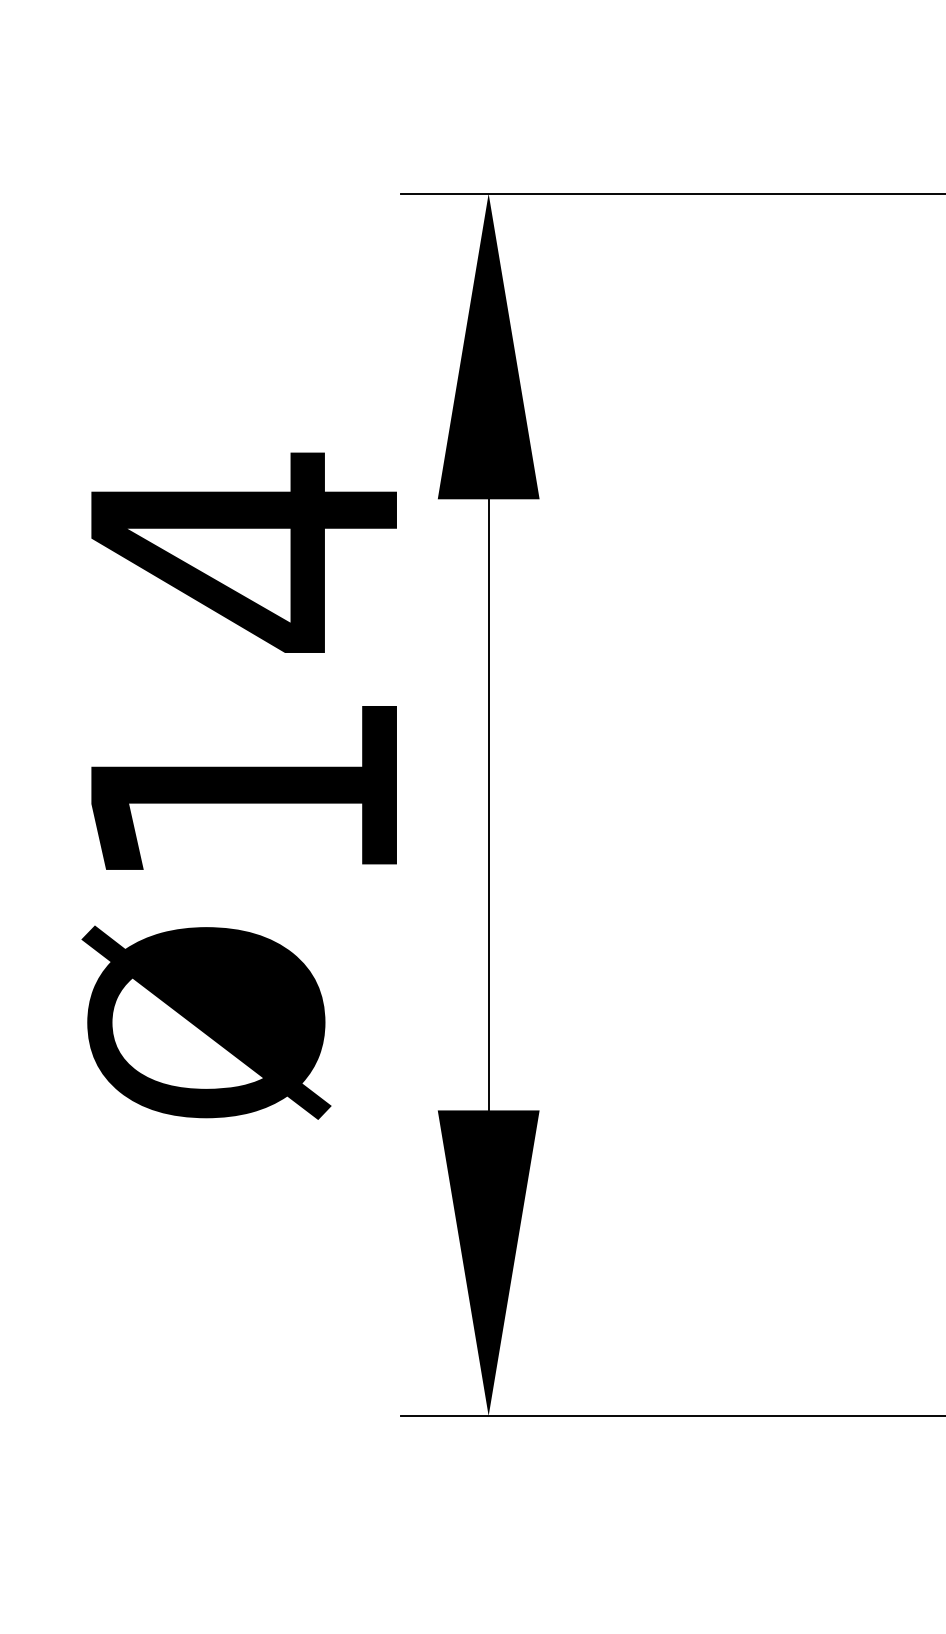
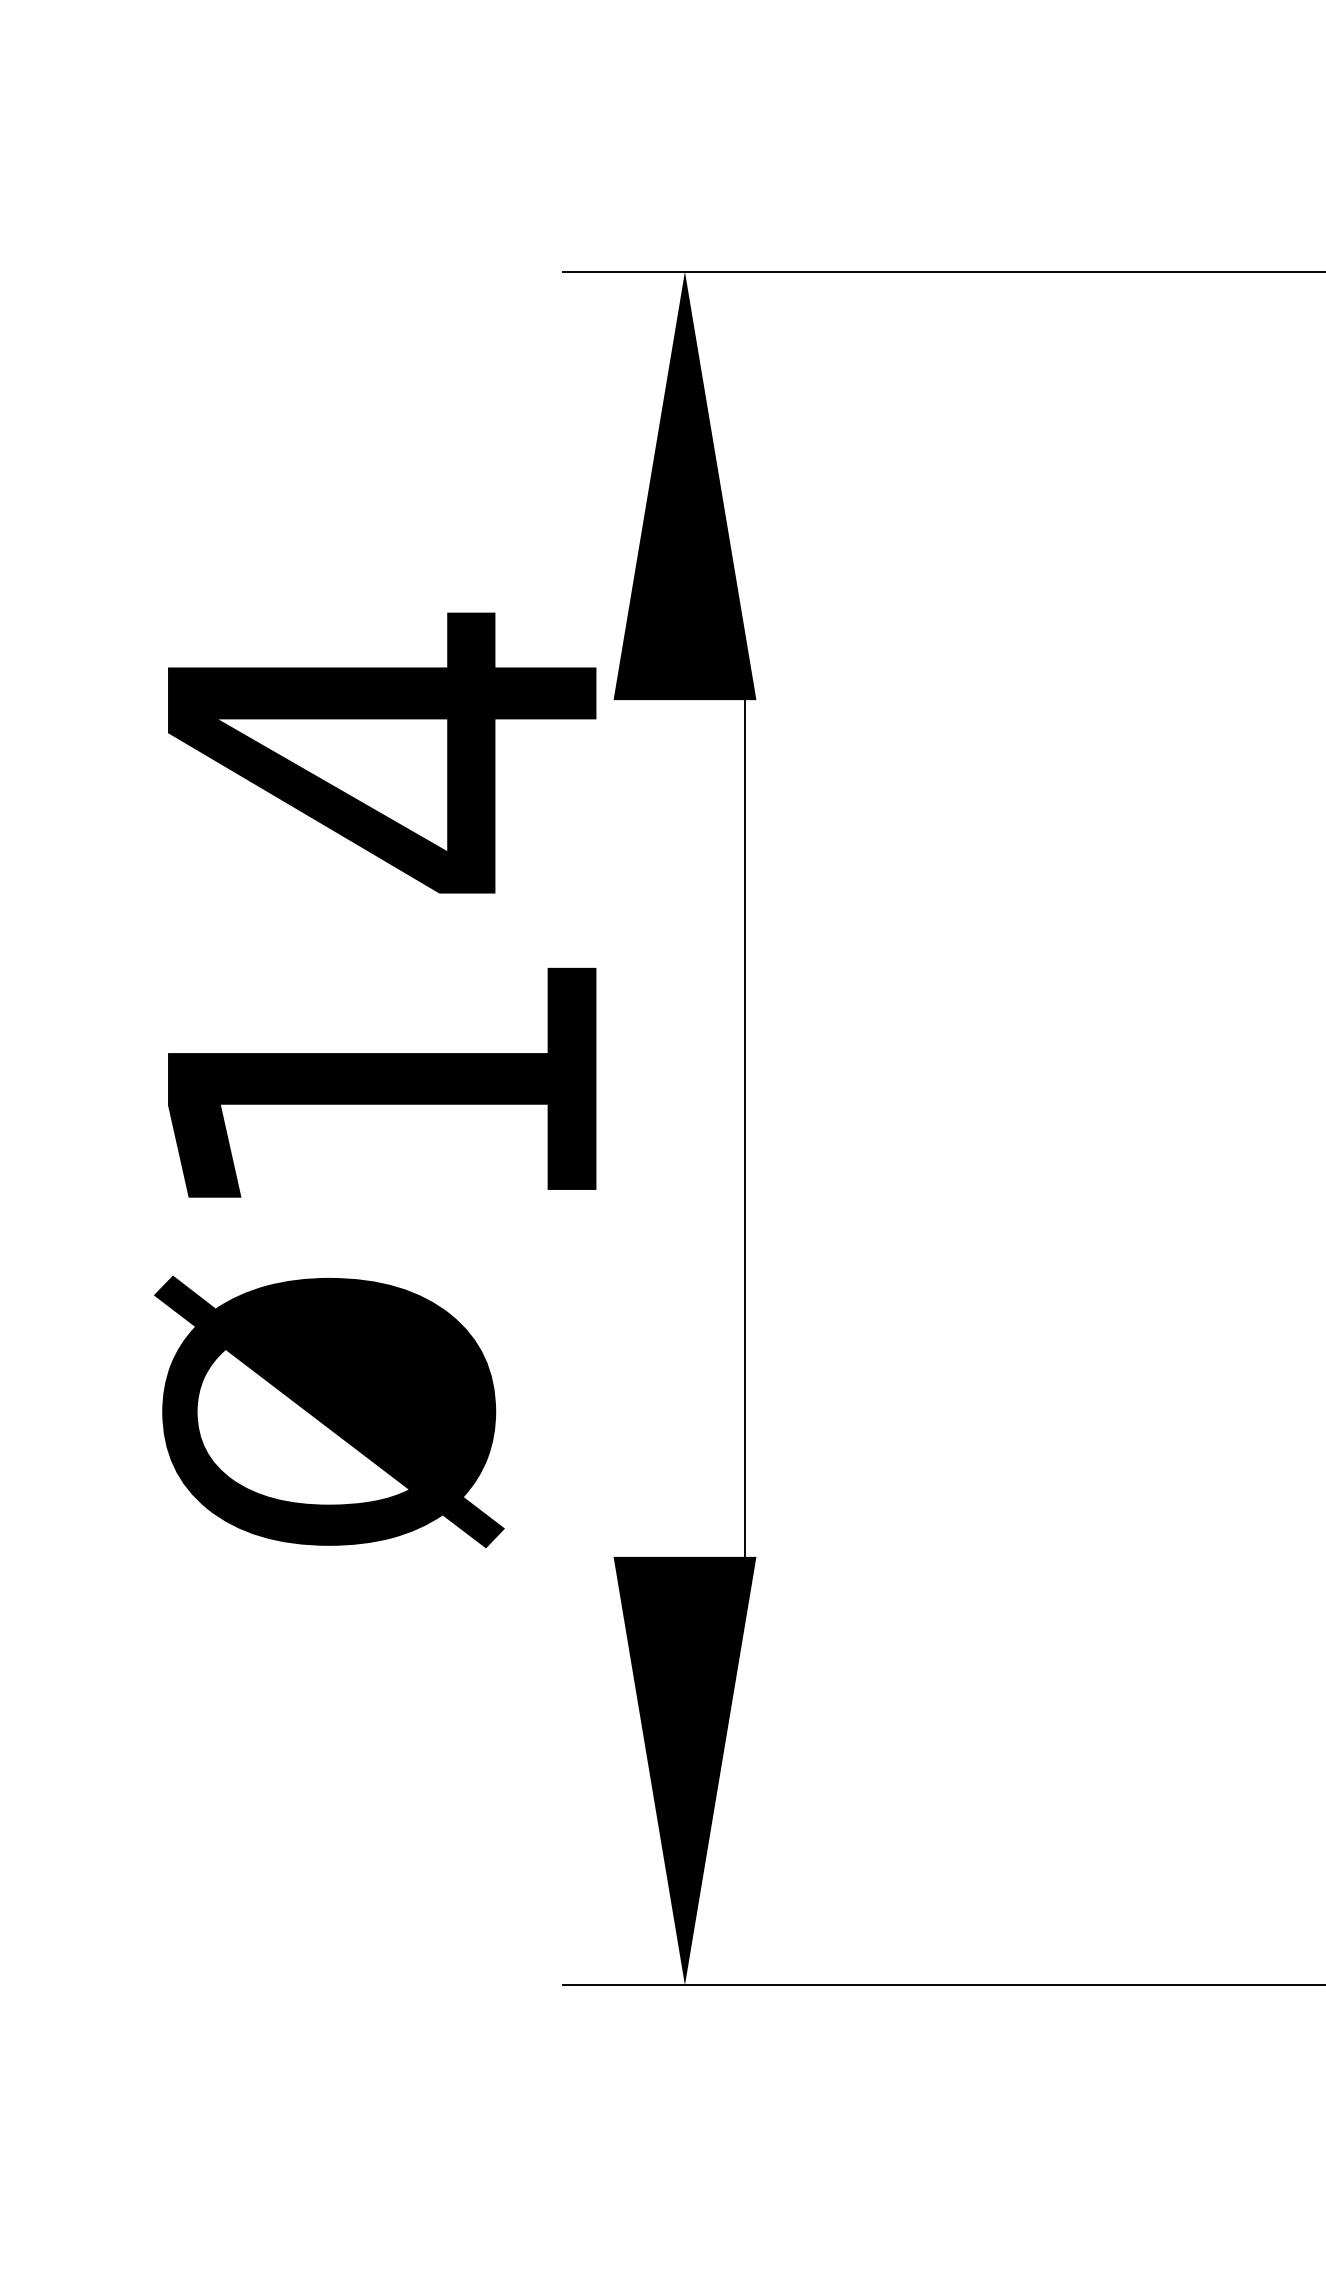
text: (239, 786) -> (375, 1080), moved
line: (488, 804) -> (744, 1128), moved

